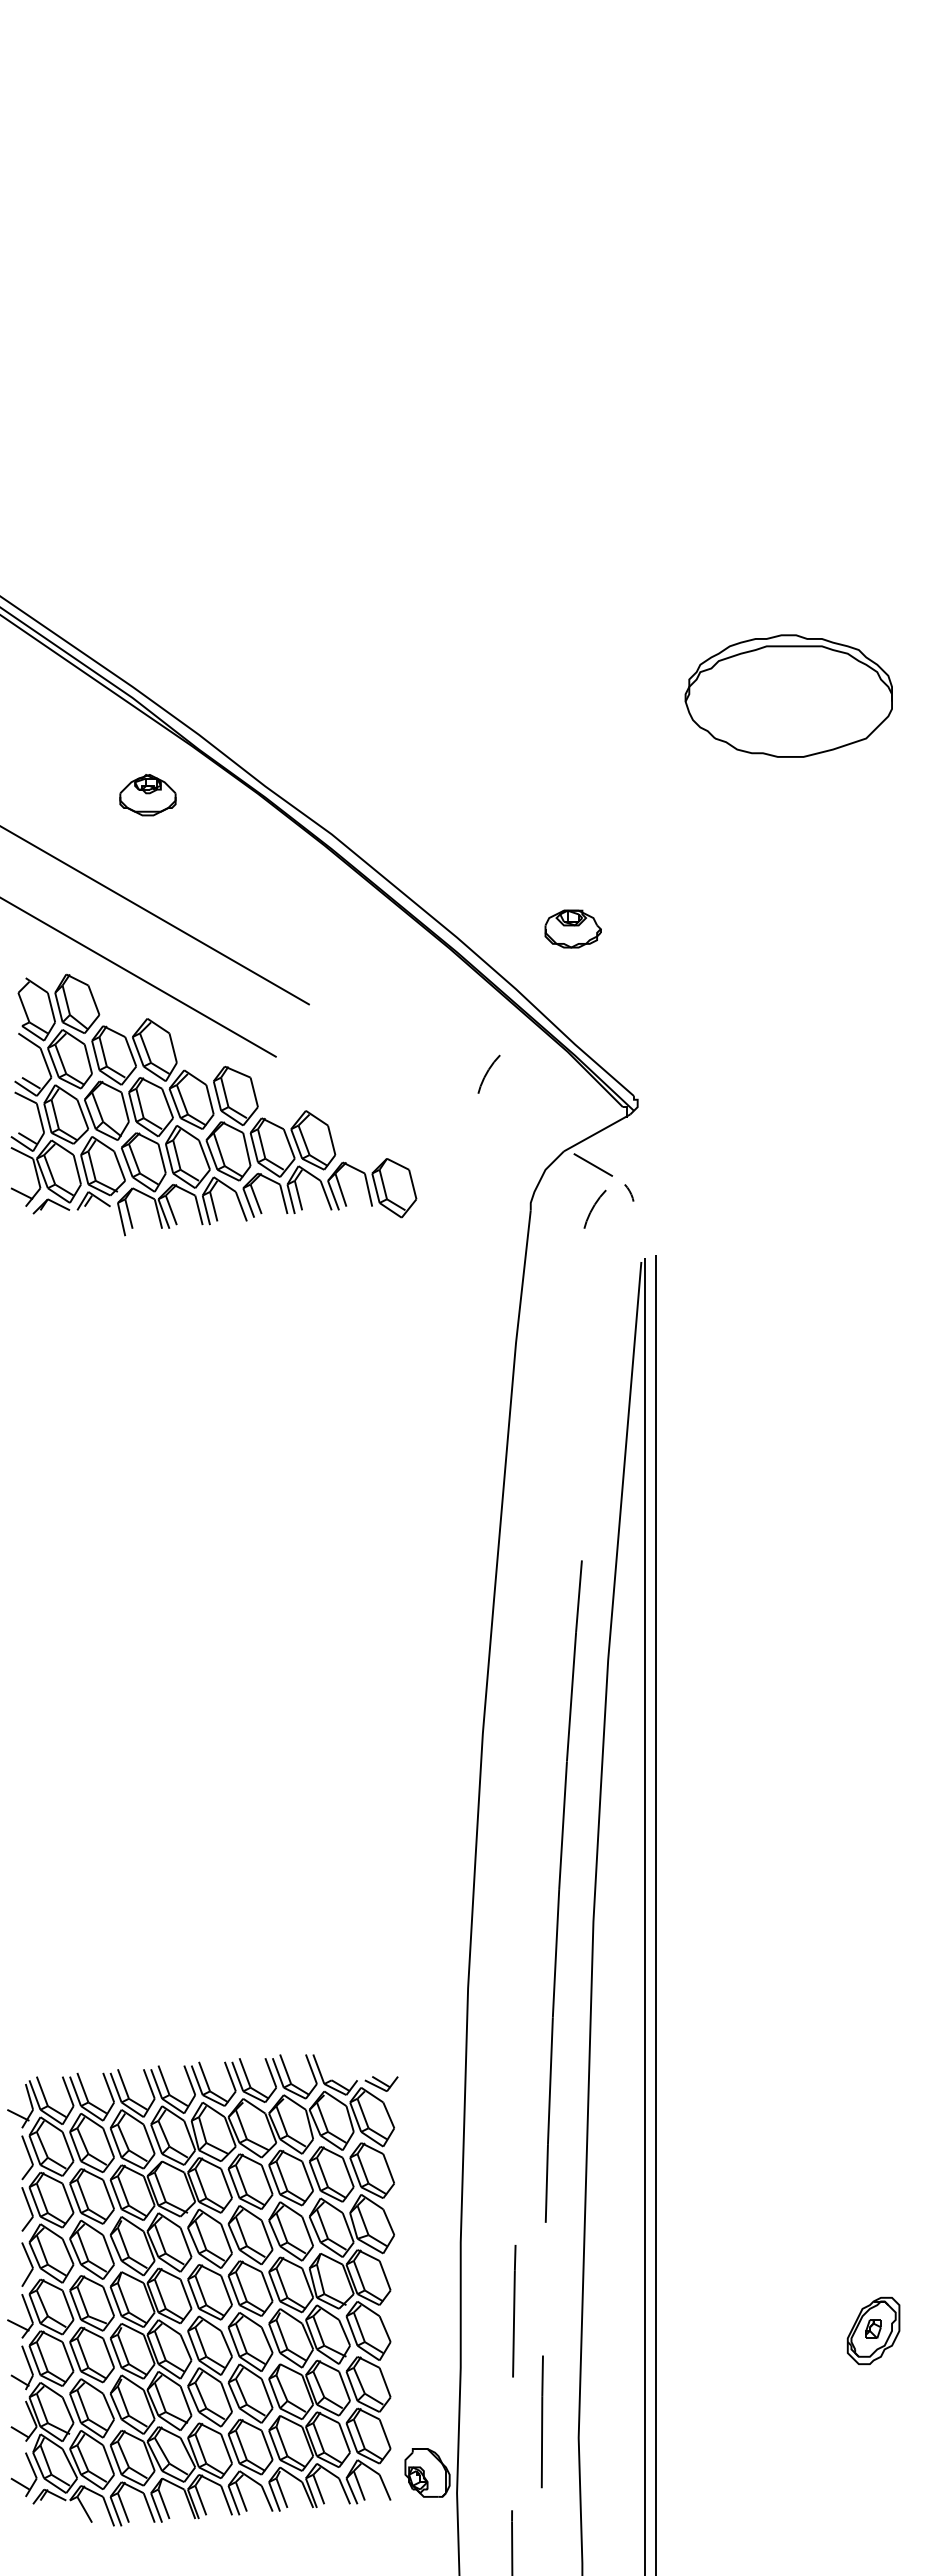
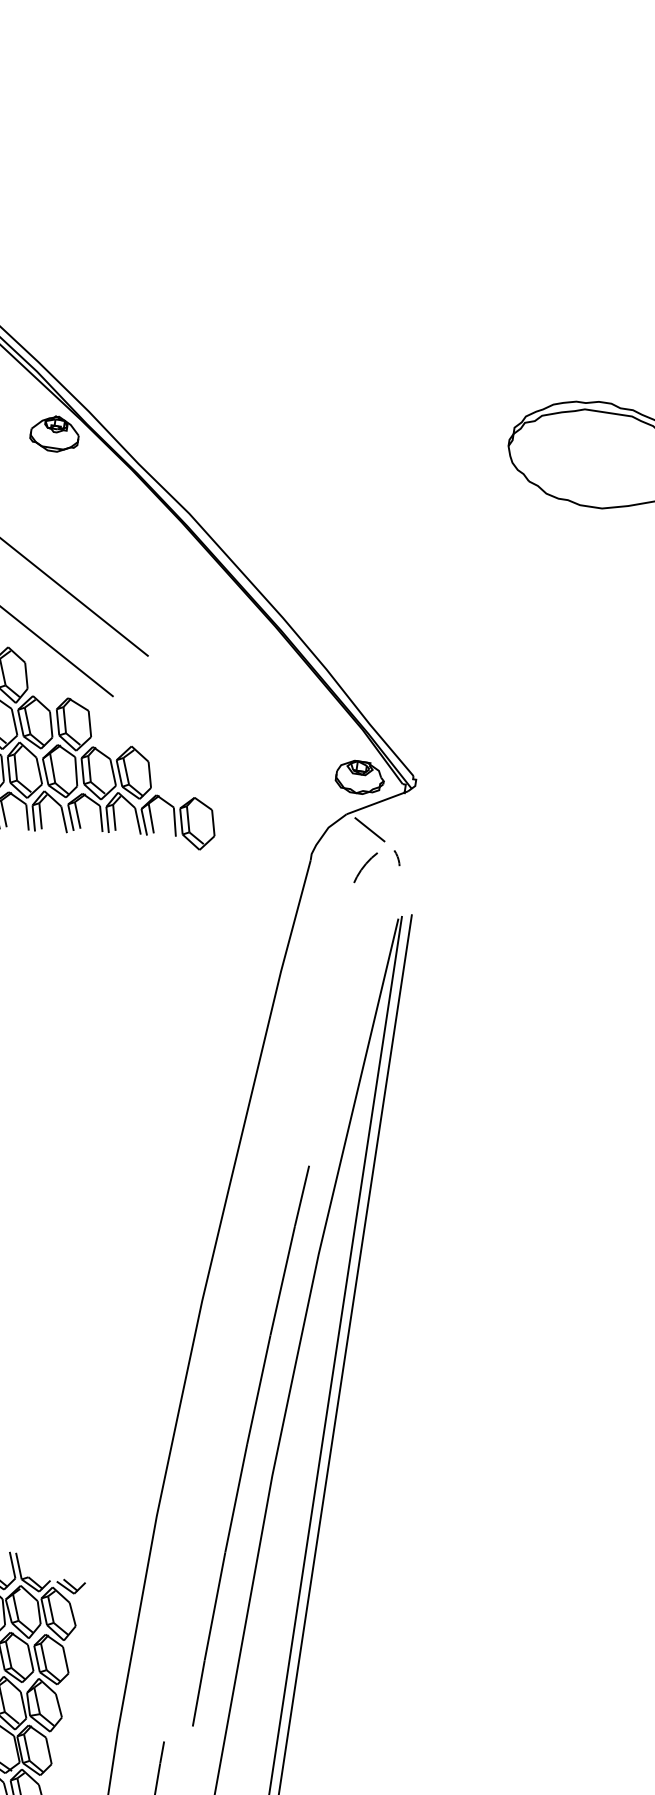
part: (147, 795) -> (54, 434), moved
part: (572, 928) -> (359, 777), moved
curve: (488, 1072) -> (292, 737), removed

